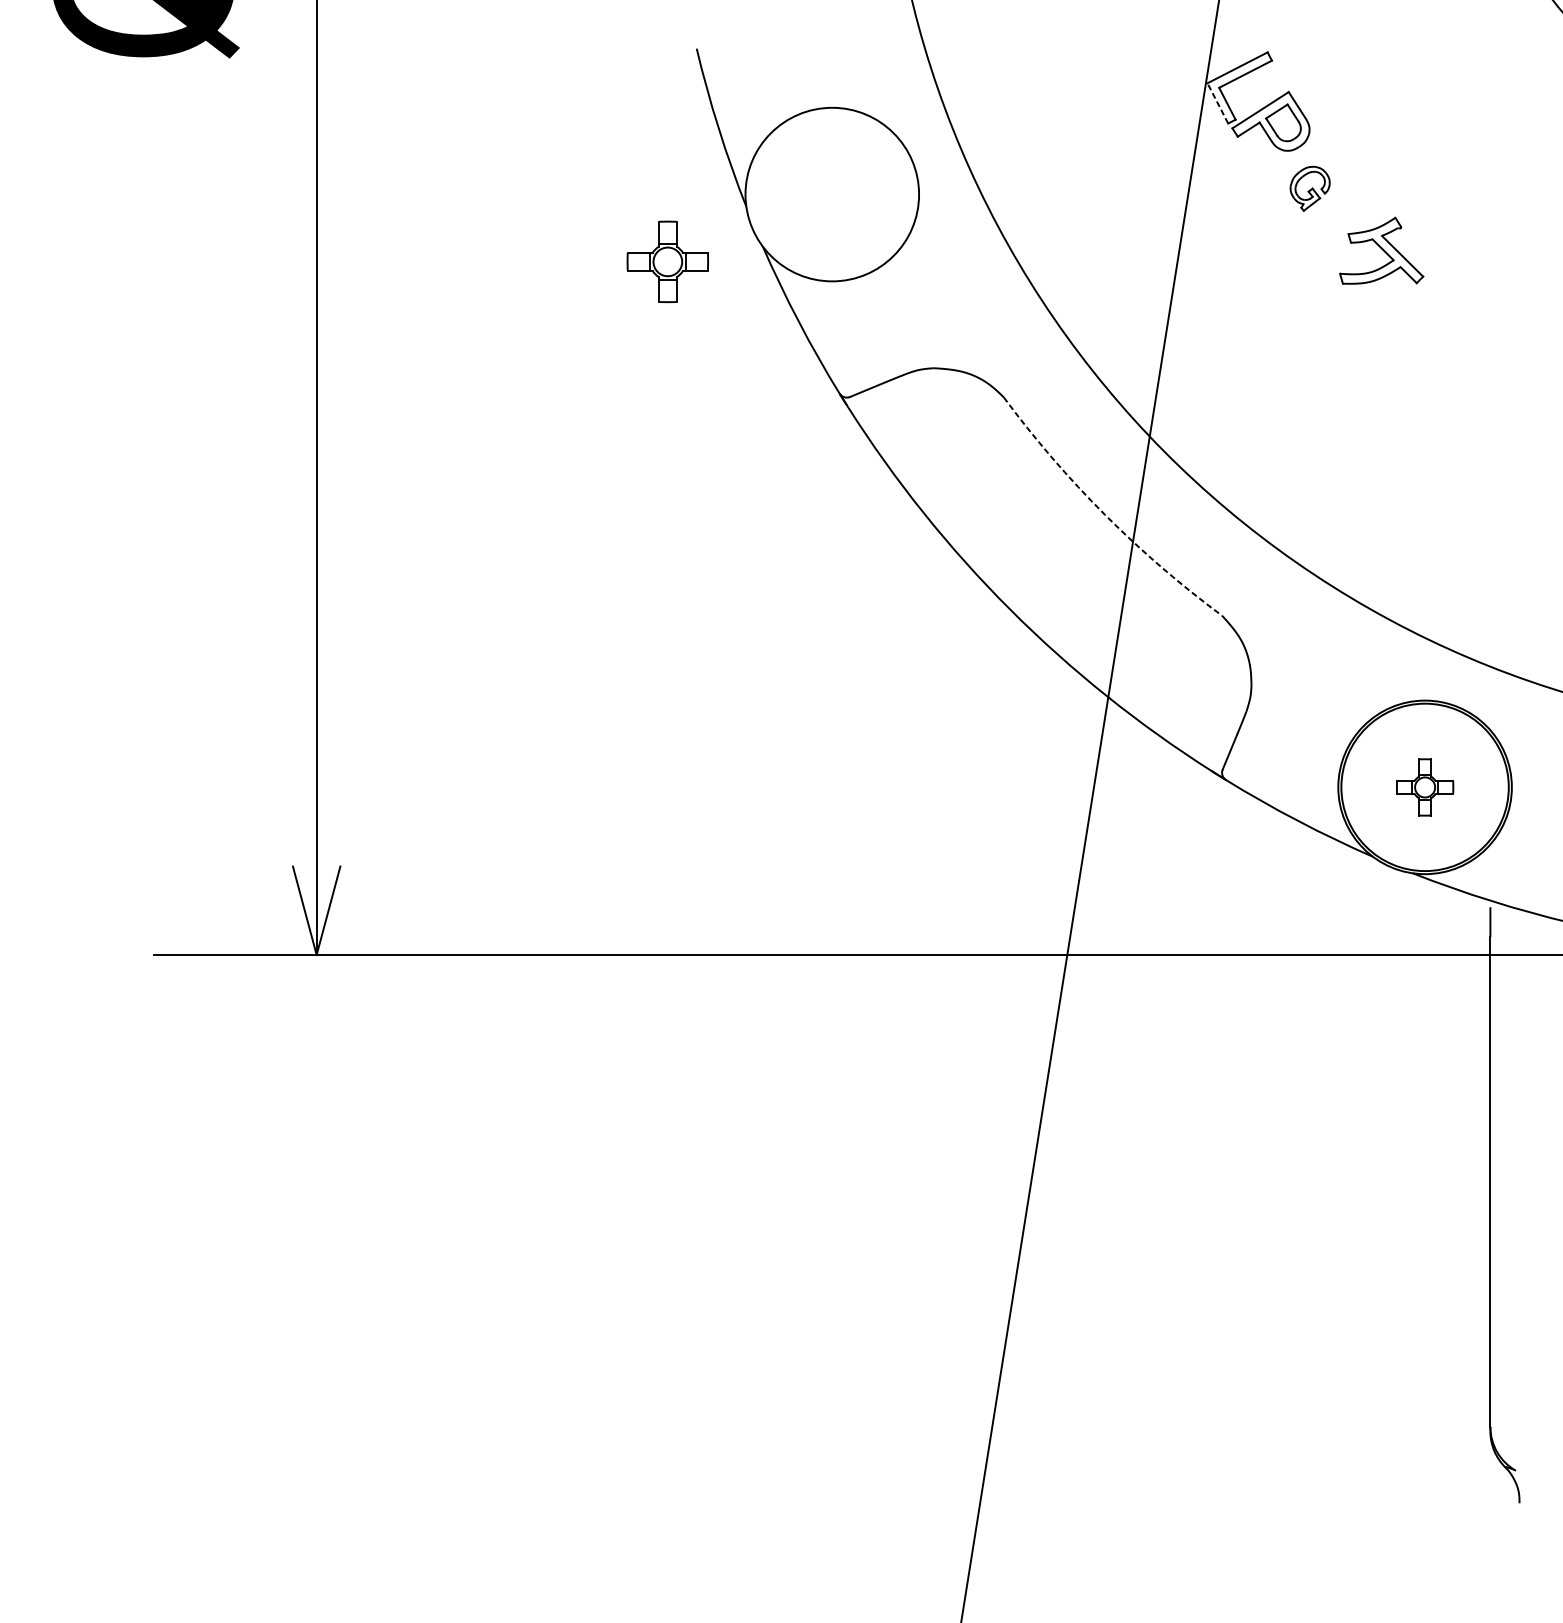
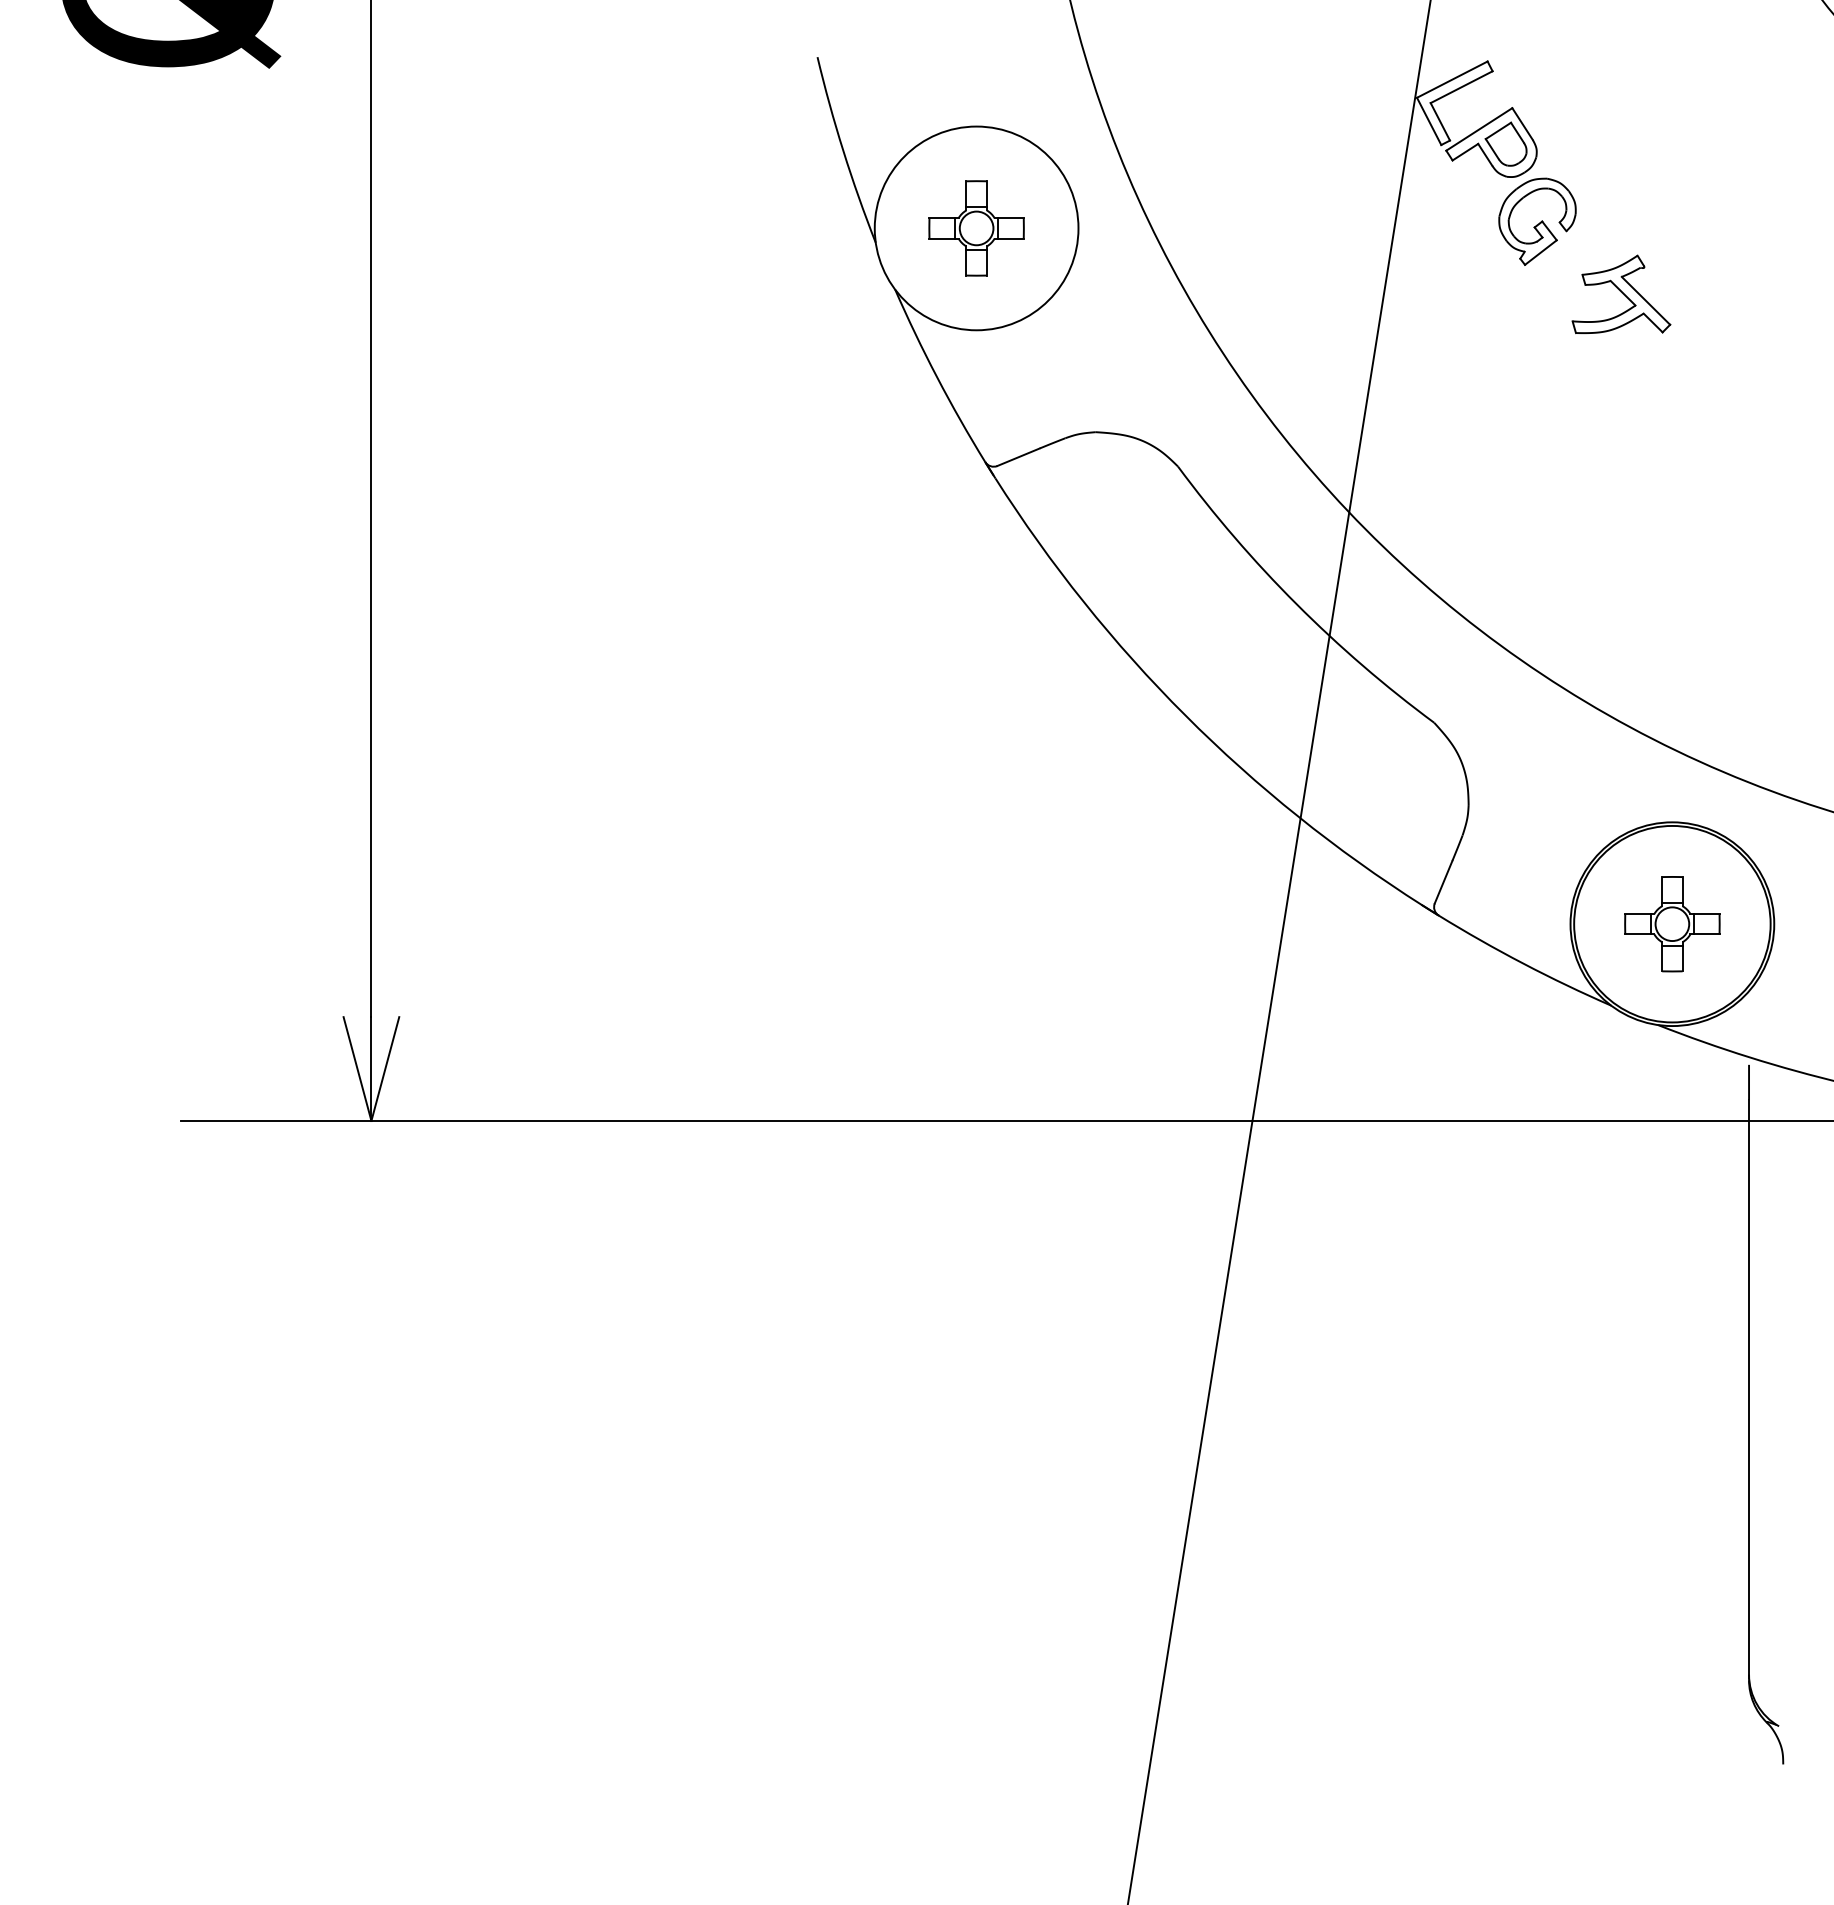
line: (1218, 103) -> (1429, 121), dashed -> solid
part: (1310, 188) -> (1537, 221), size x1.67
part: (667, 261) -> (976, 228), moved
arc: (1104, 515) -> (1296, 604), dashed -> solid
part: (1425, 787) -> (1672, 924), size x1.43

